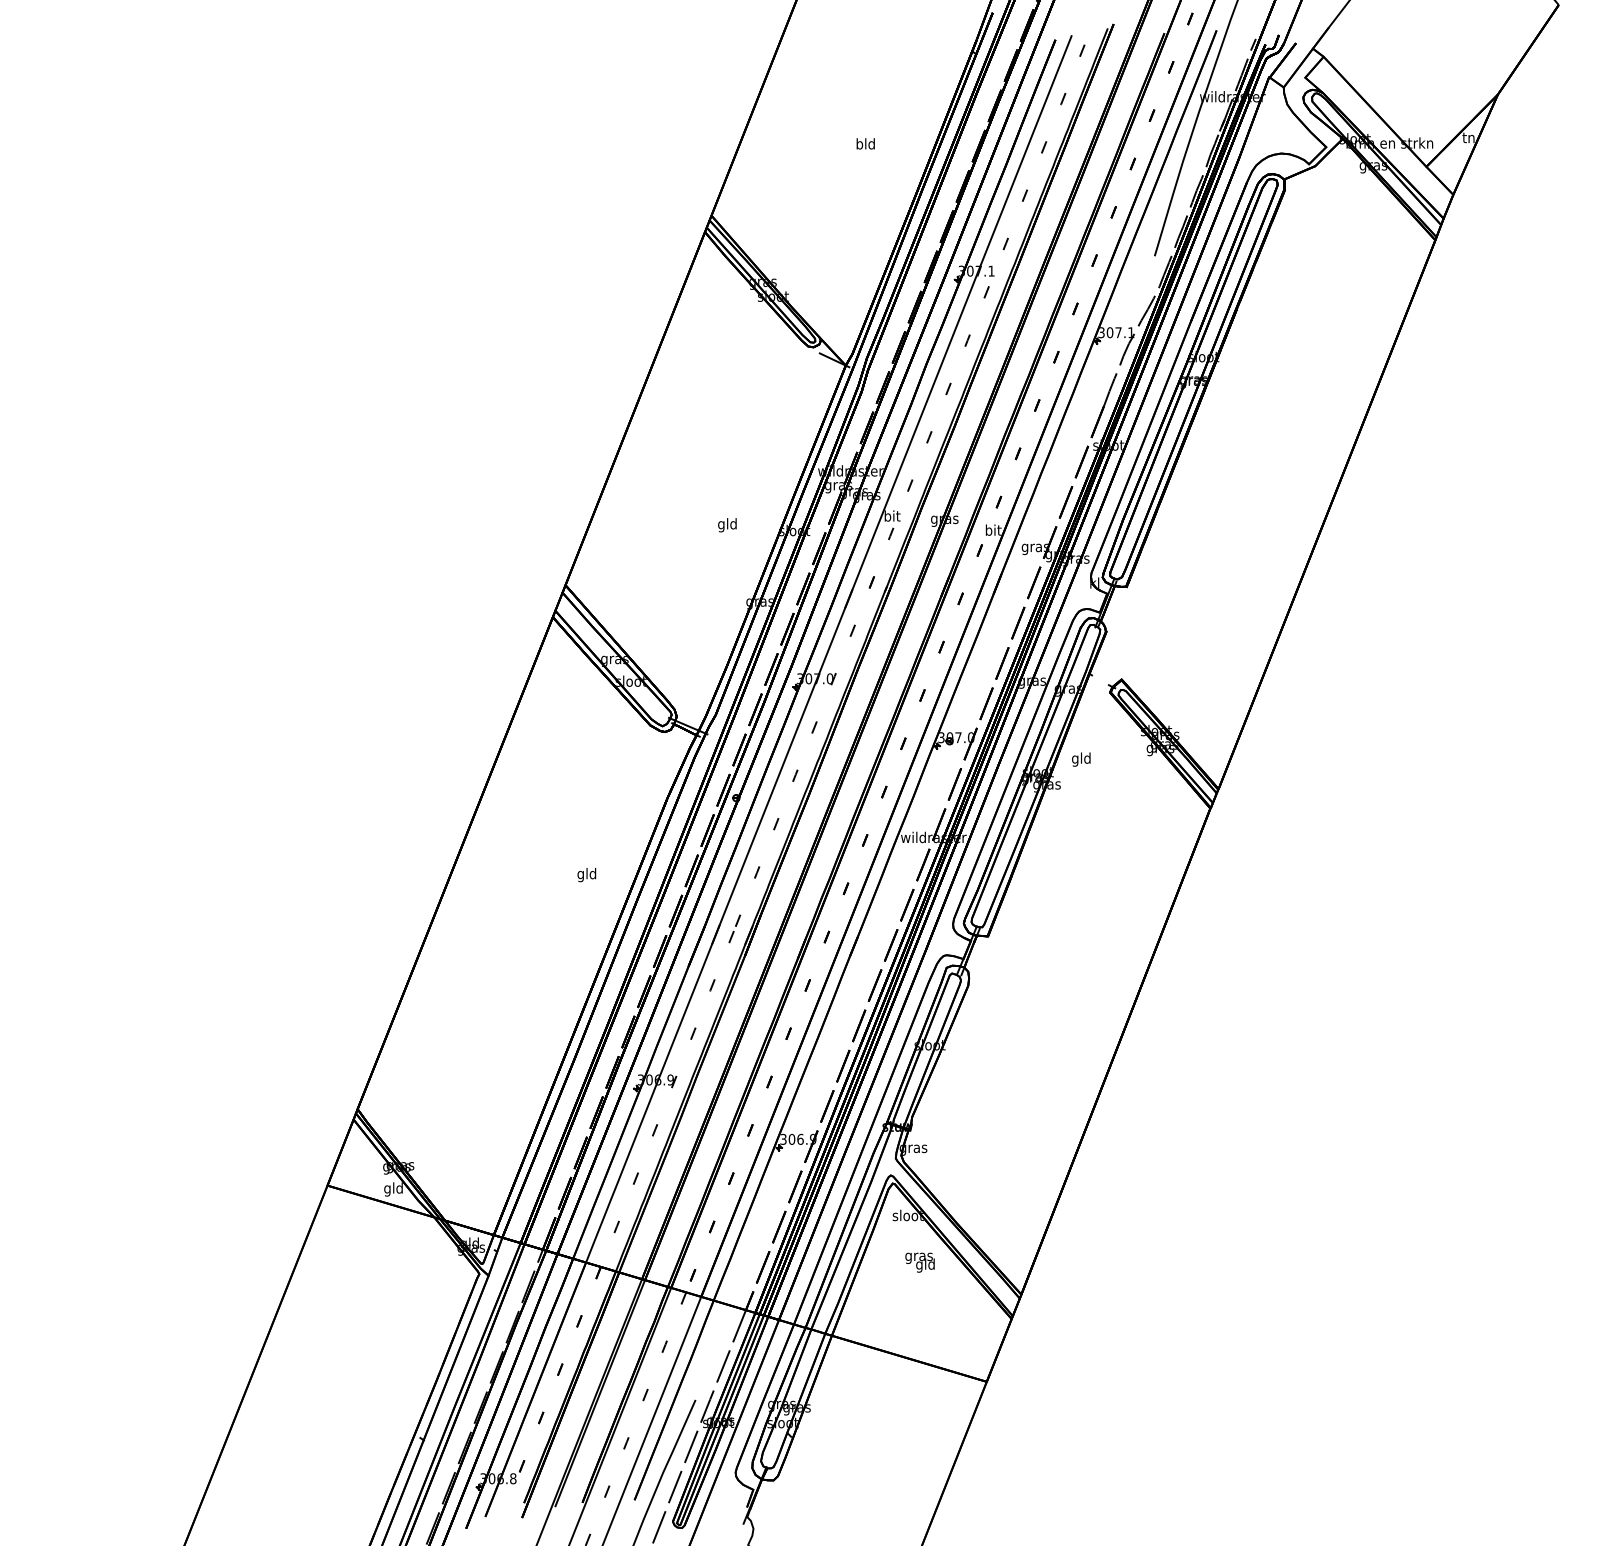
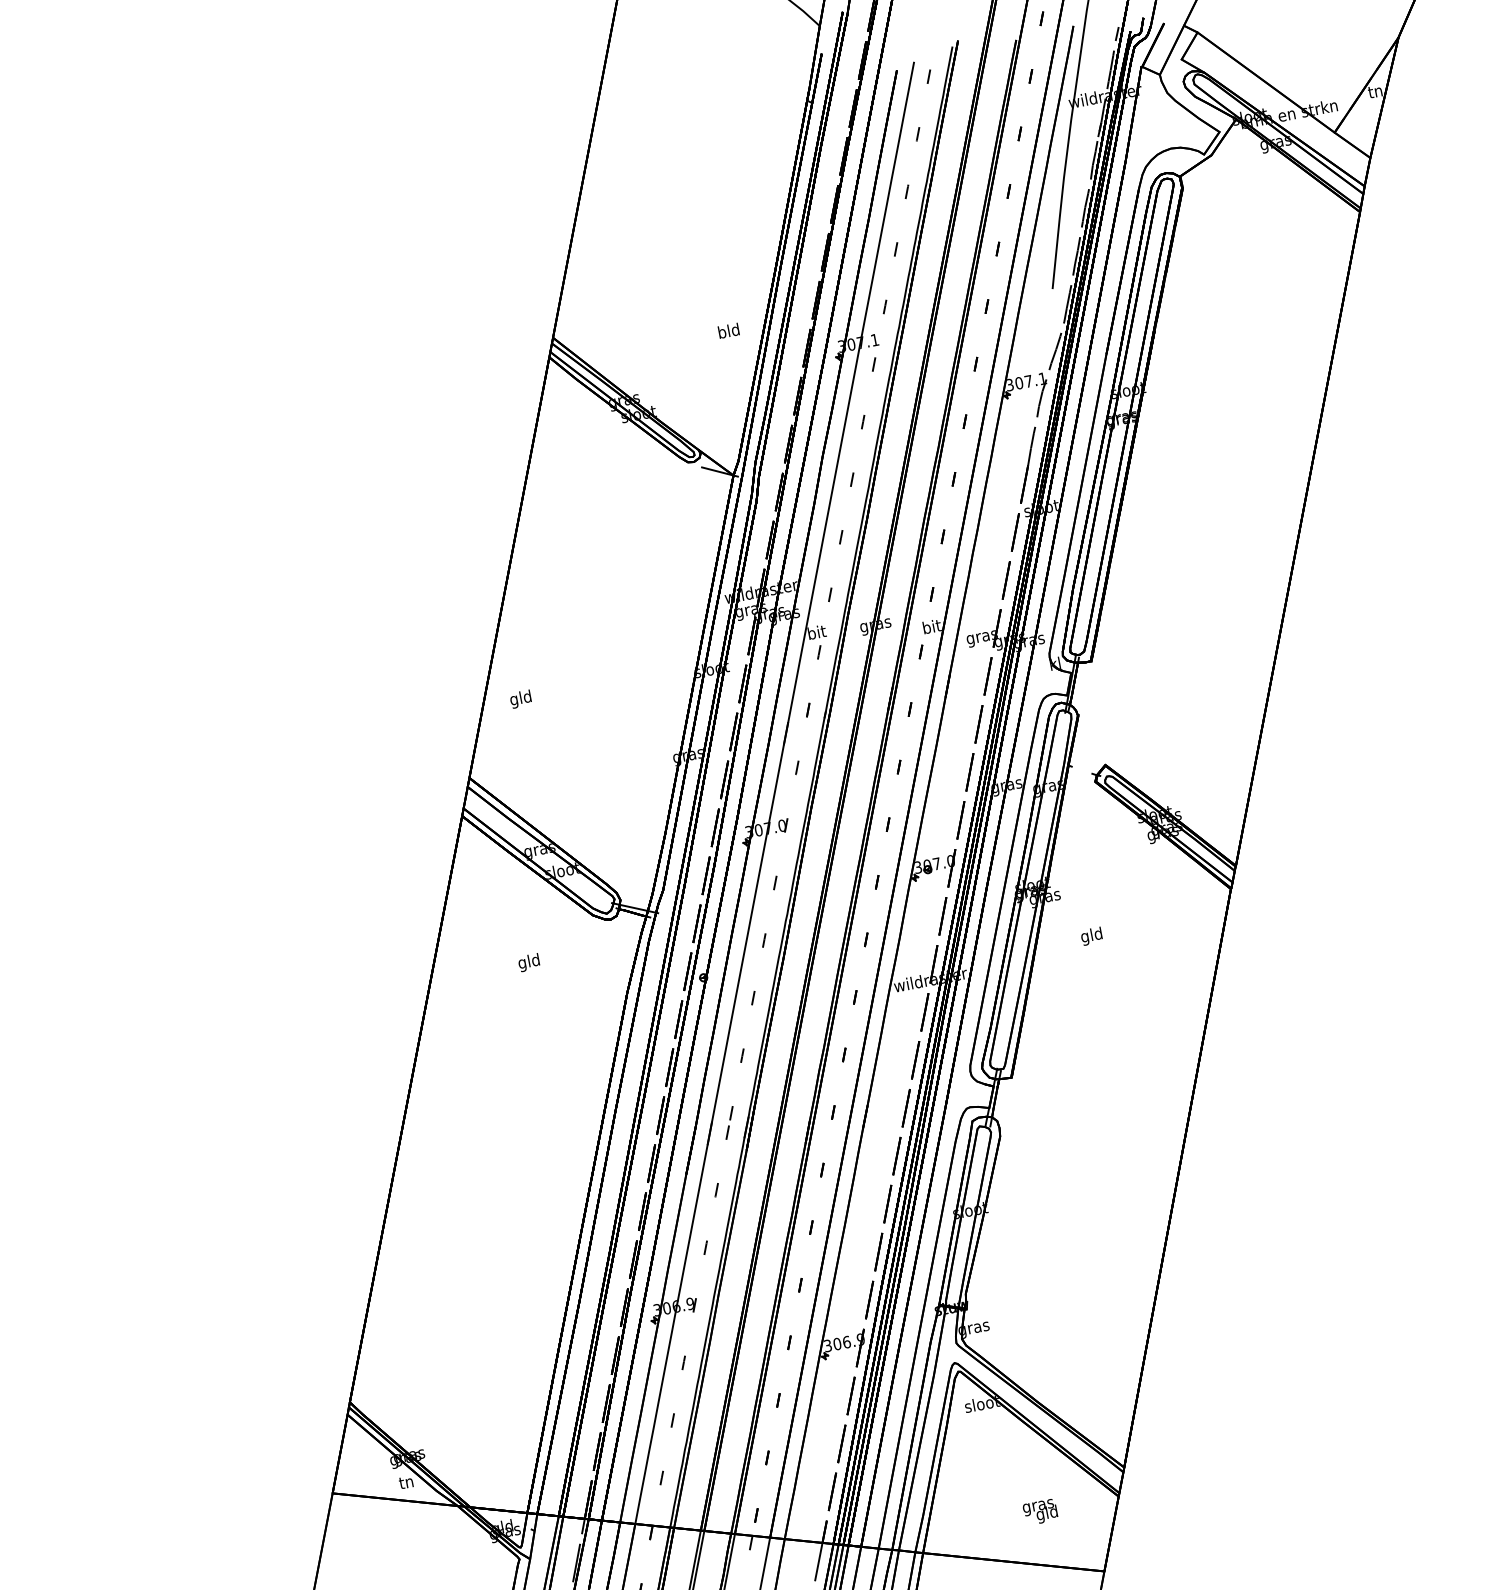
text: (865, 143) -> (728, 330), moved
text: (727, 525) -> (521, 699), moved
text: (1081, 759) -> (1091, 936), moved
text: (586, 875) -> (528, 963), moved
text: (393, 1189) -> (406, 1483), gld -> tn
text: (919, 1262) -> (1039, 1512), moved

